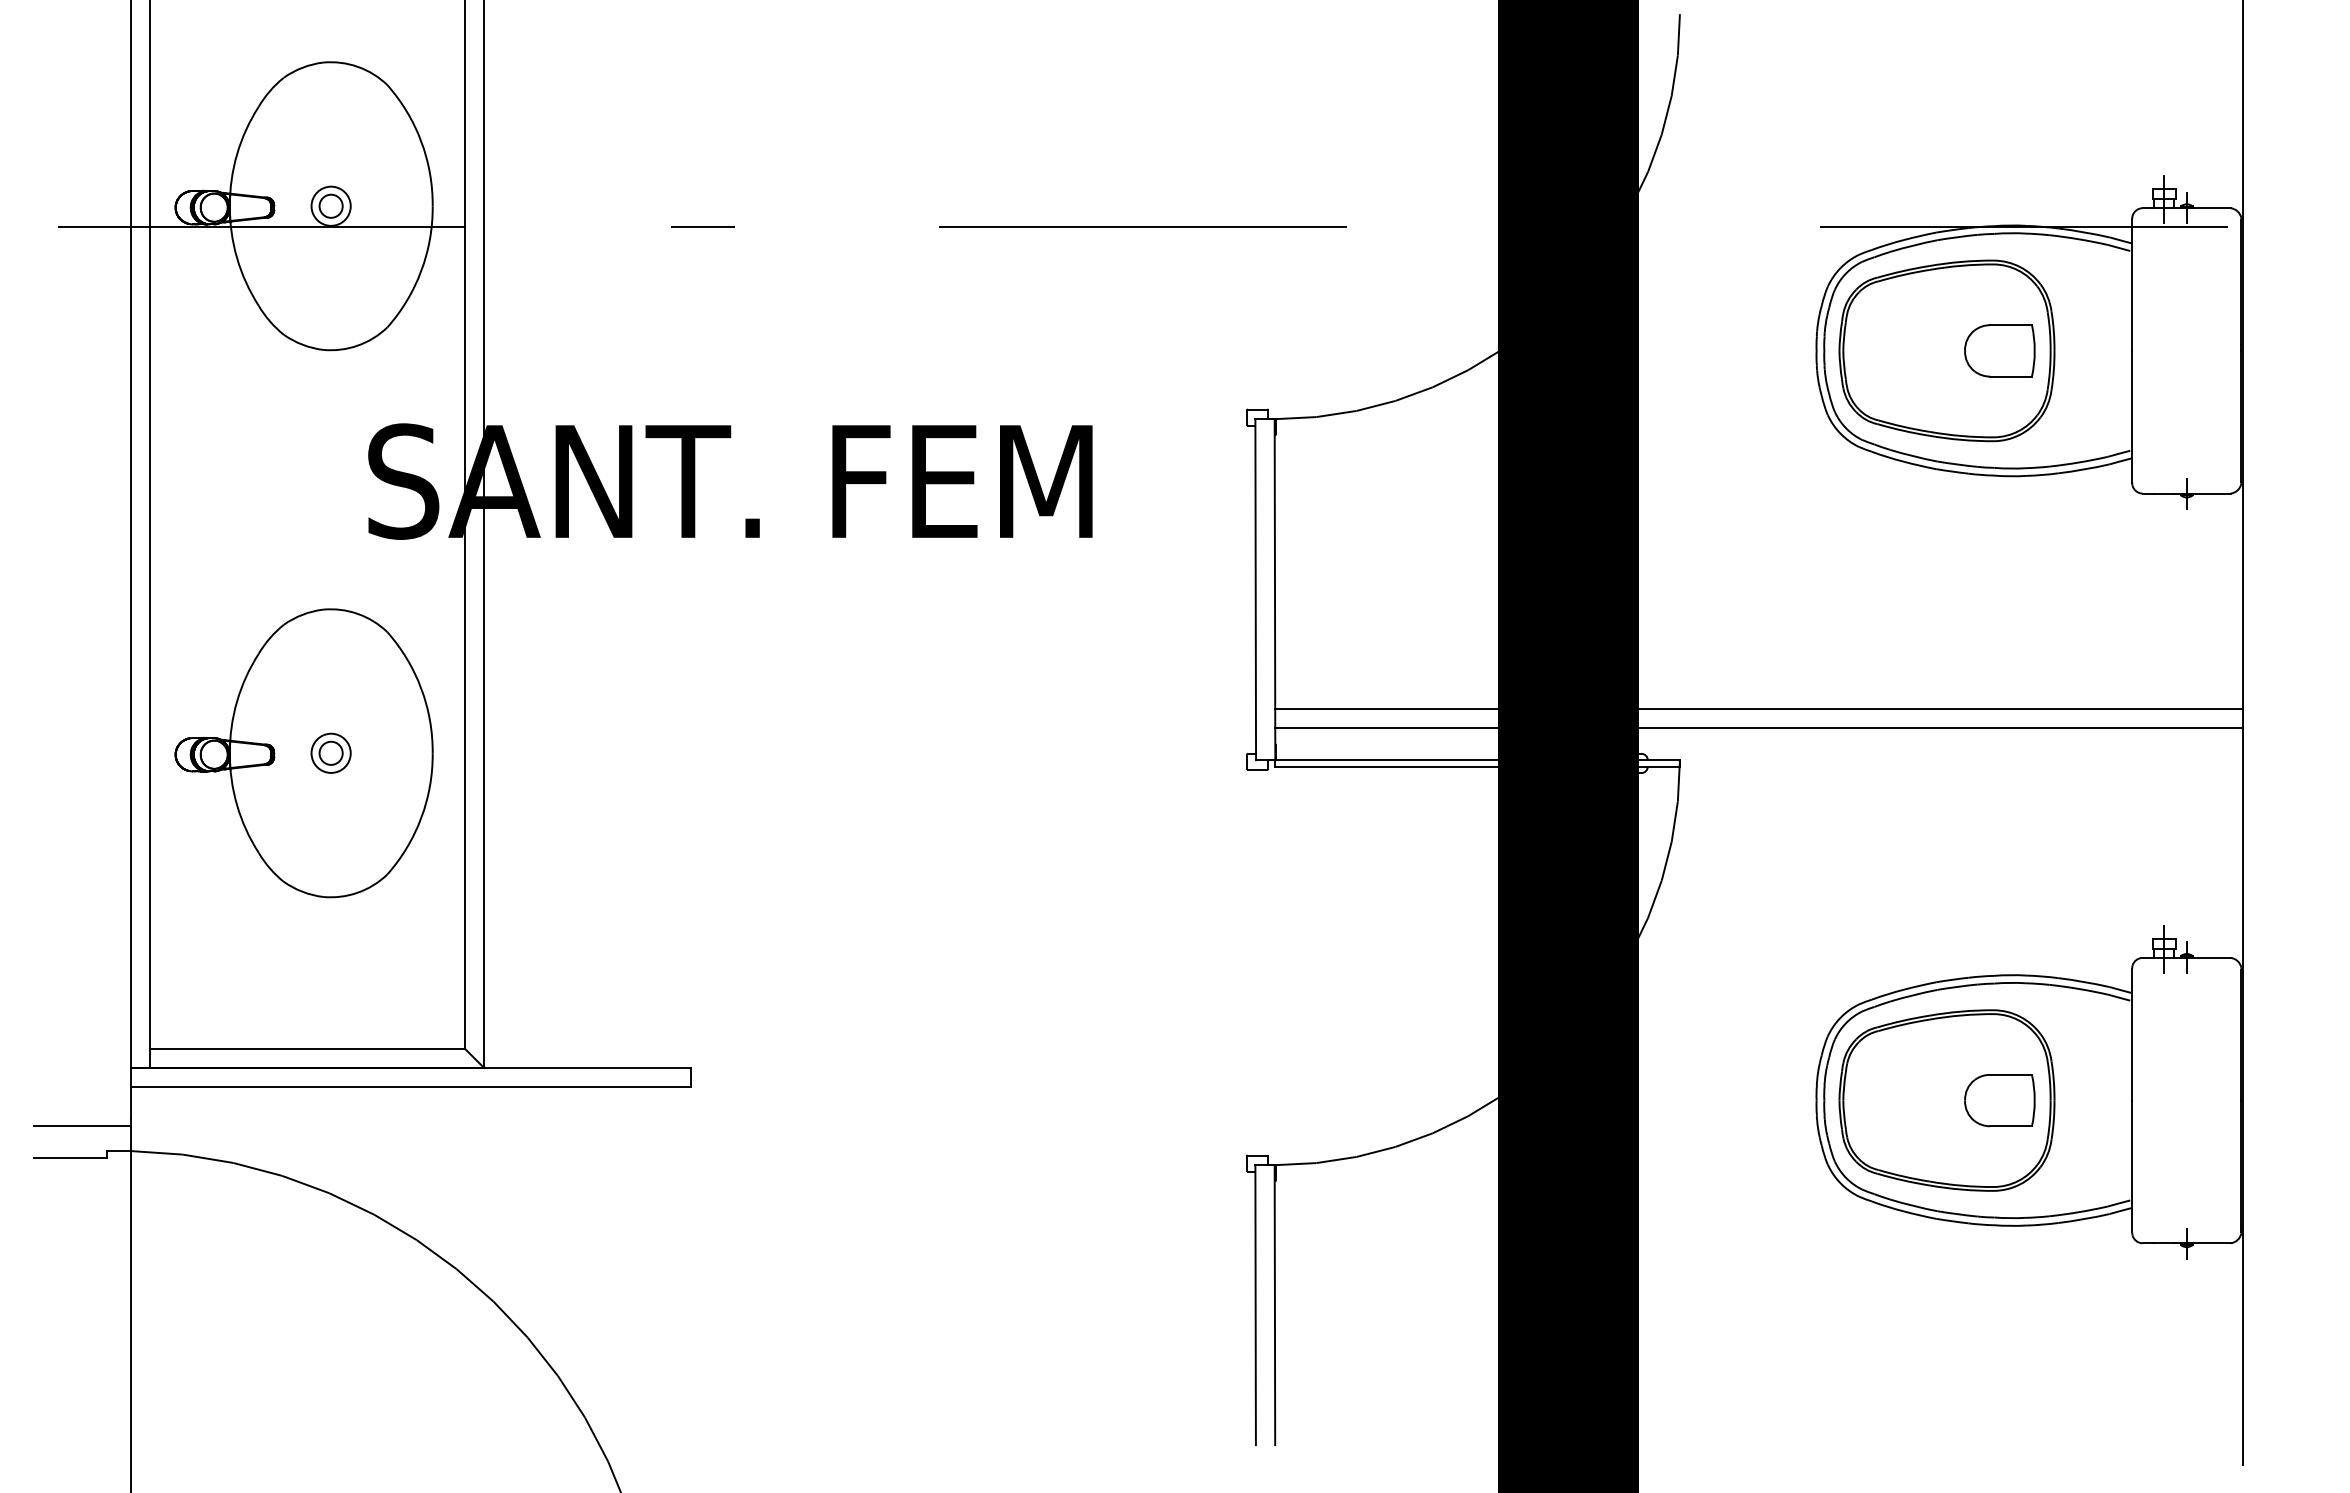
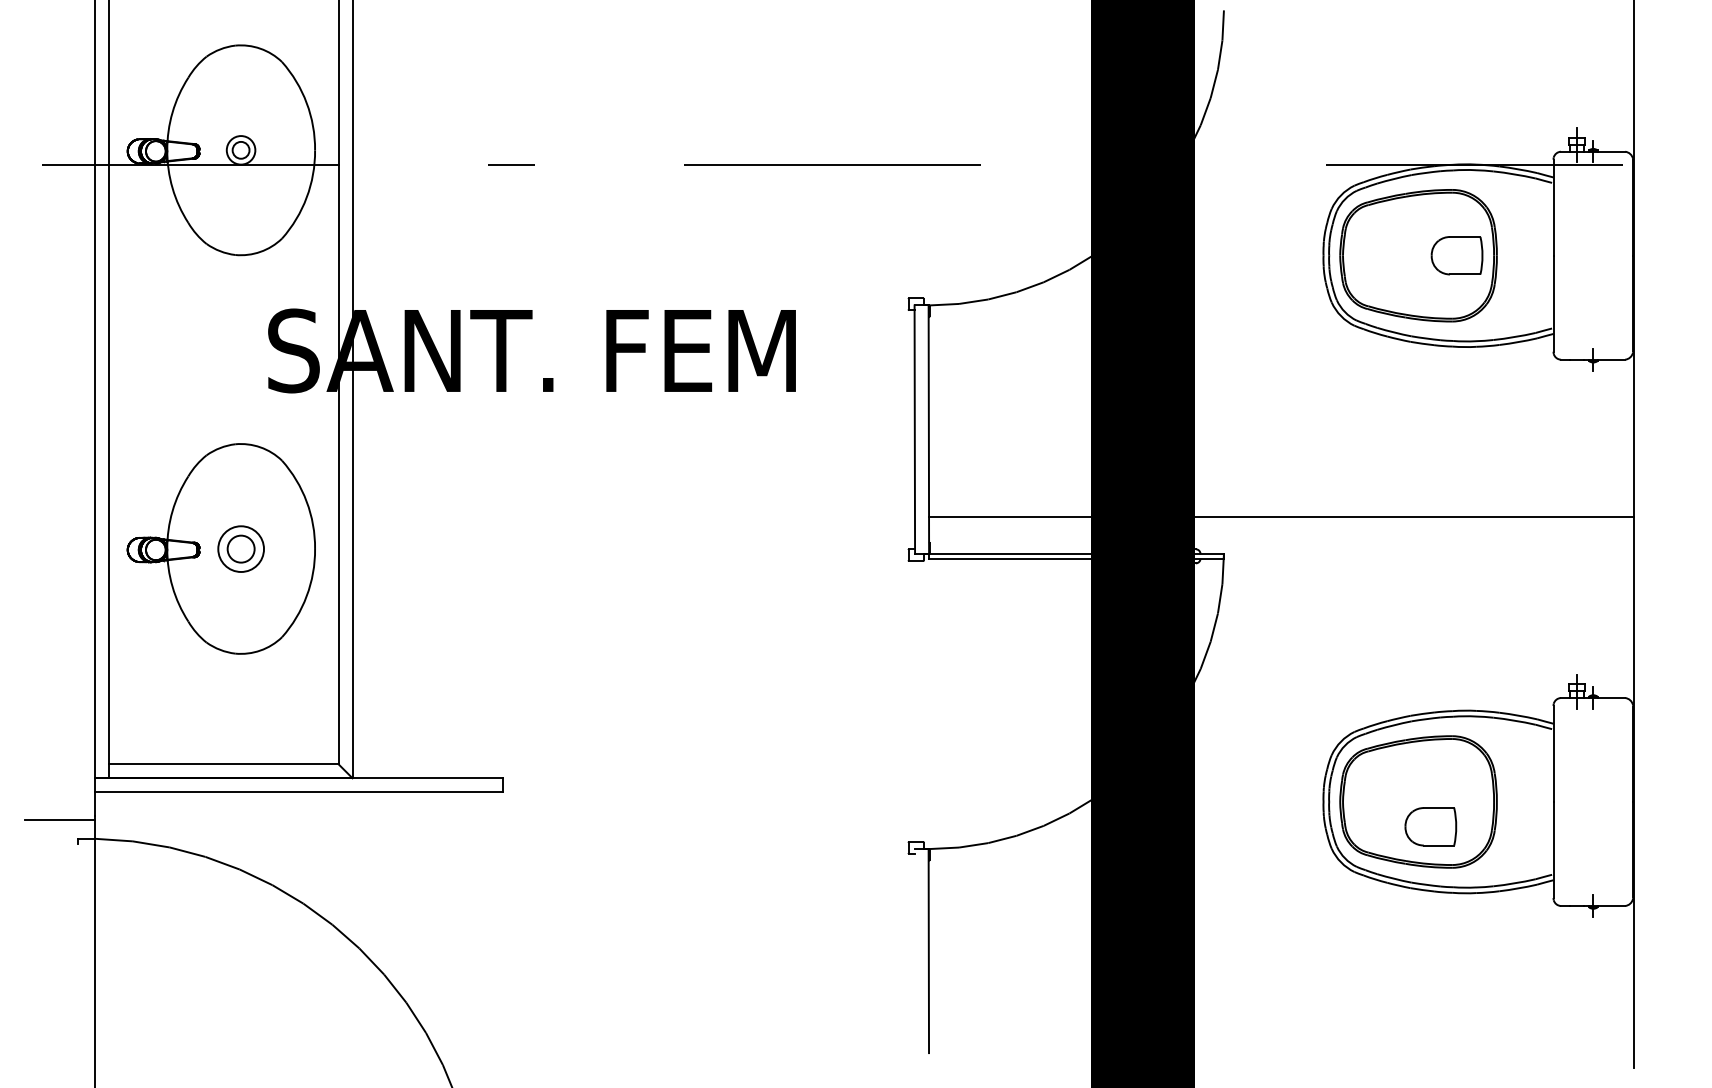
line: (1758, 728) -> (1281, 530), removed
part: (330, 752) -> (240, 548), size x1.6
part: (1999, 1100) -> (1430, 826), moved
line: (70, 1157) -> (51, 843), removed
line: (1255, 1305) -> (914, 951), removed

